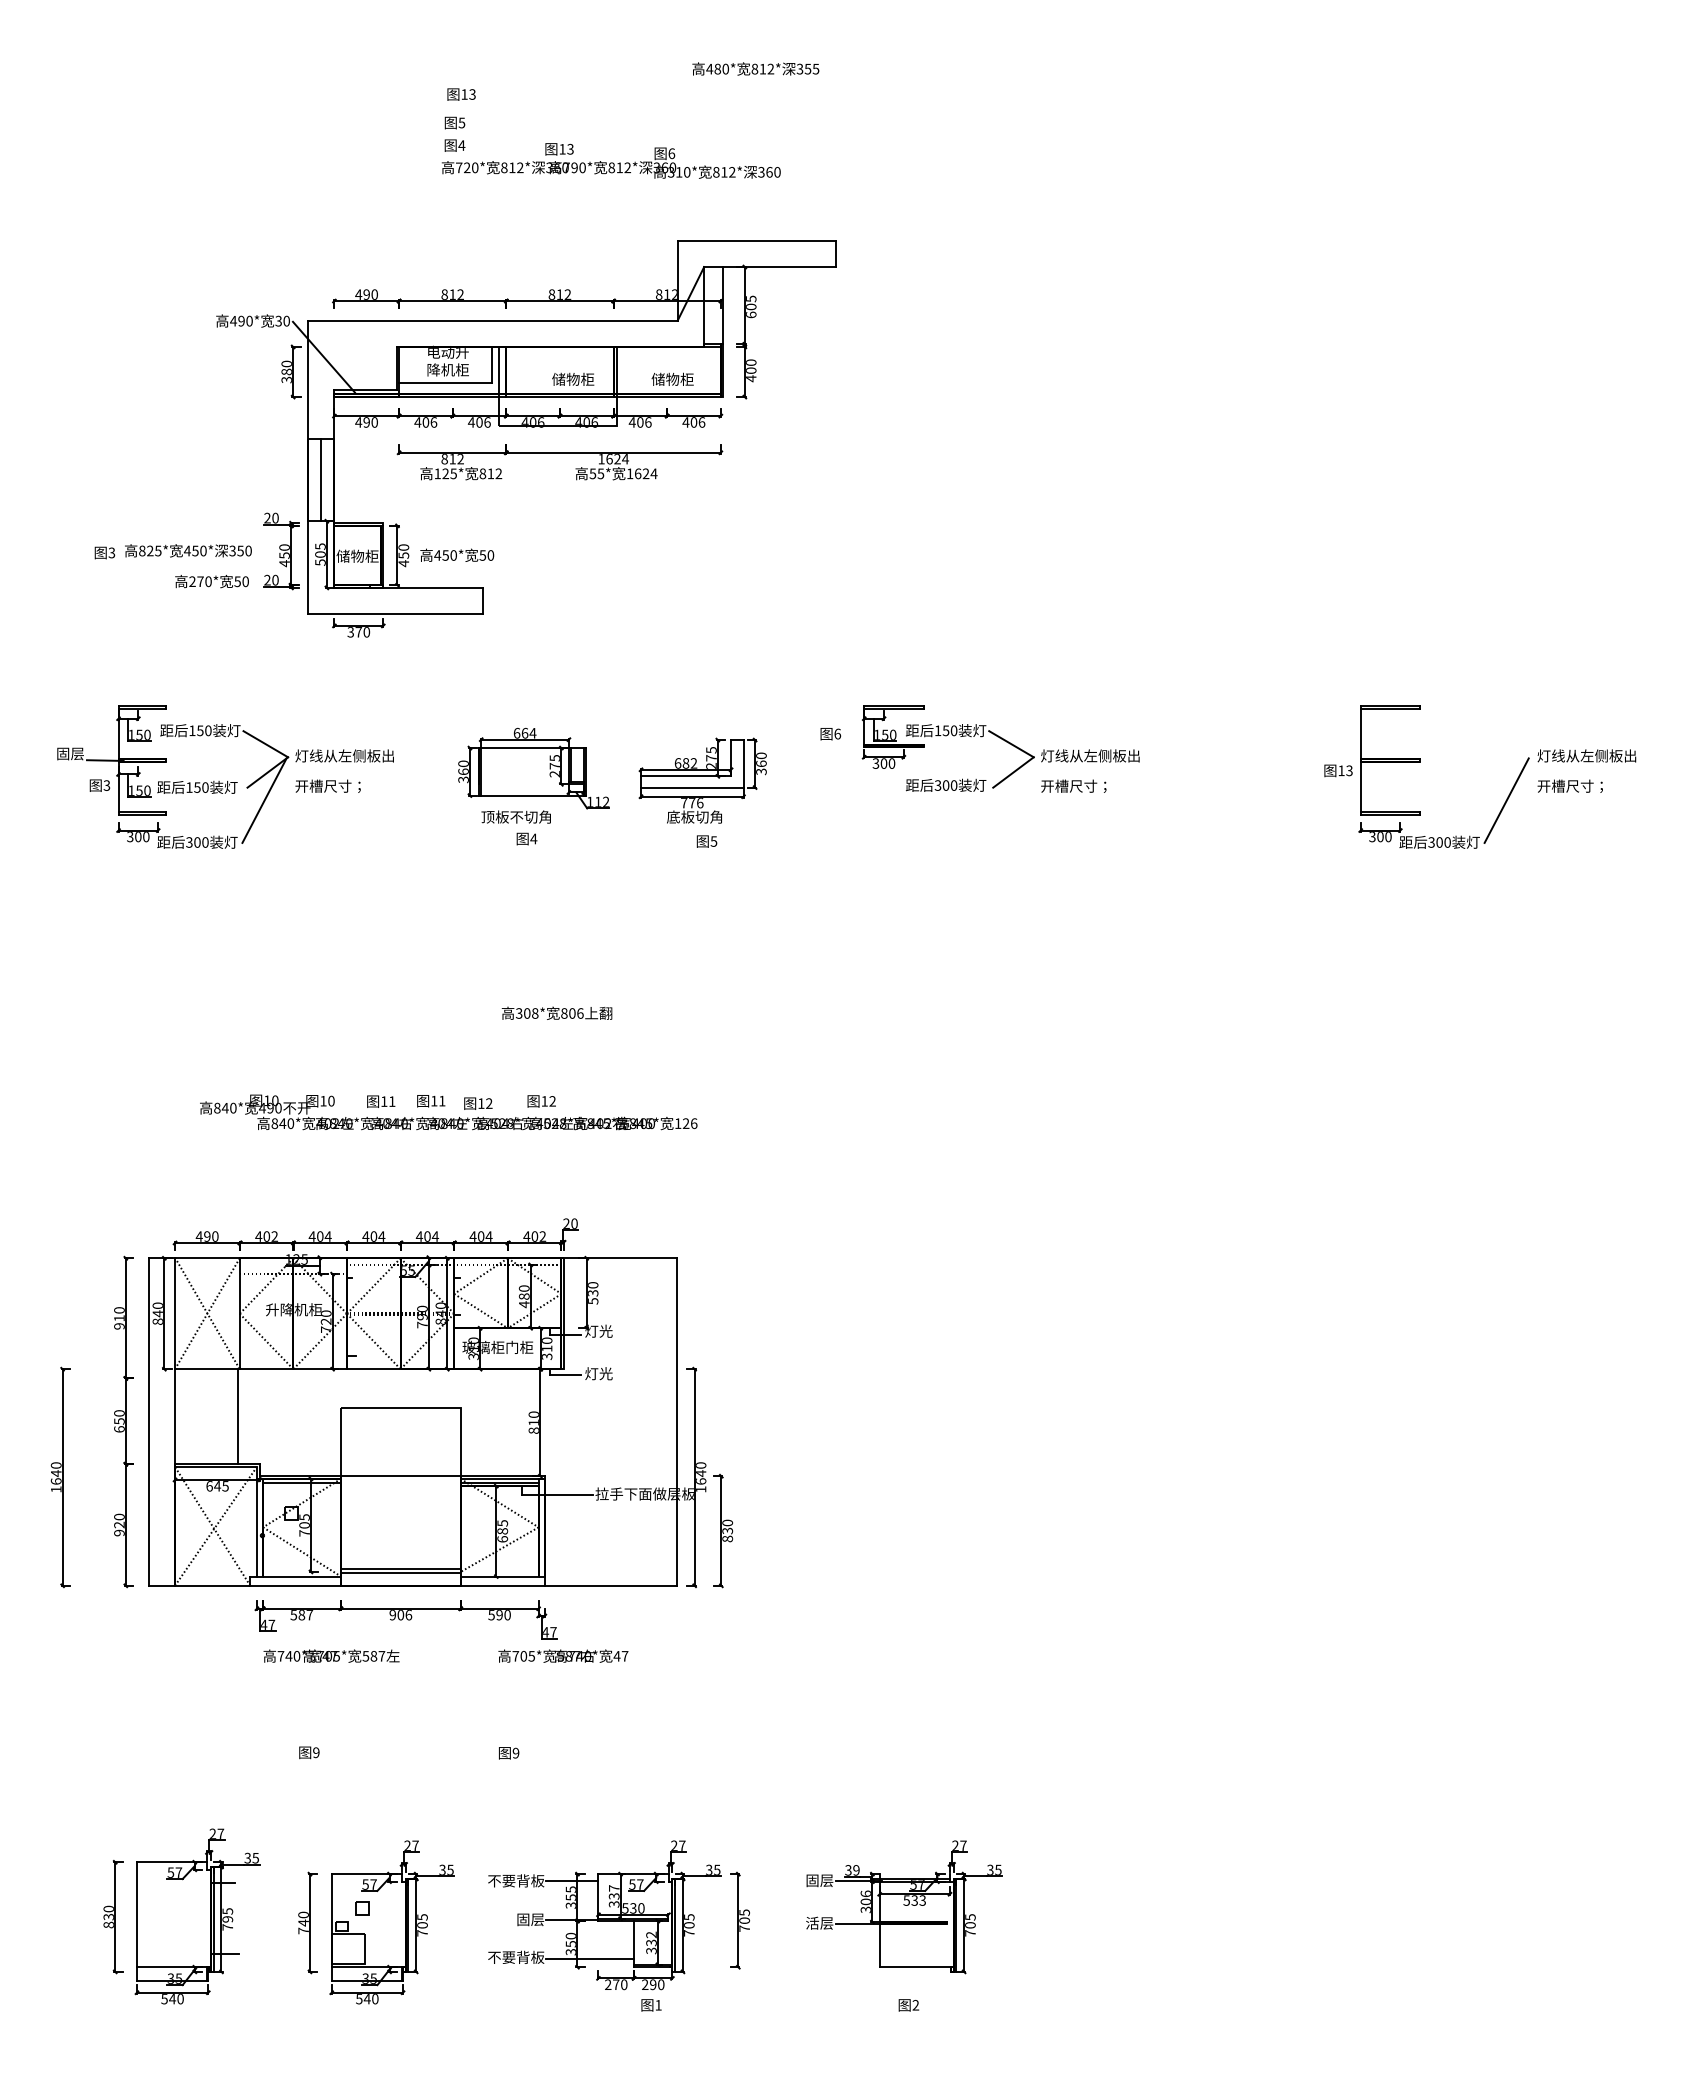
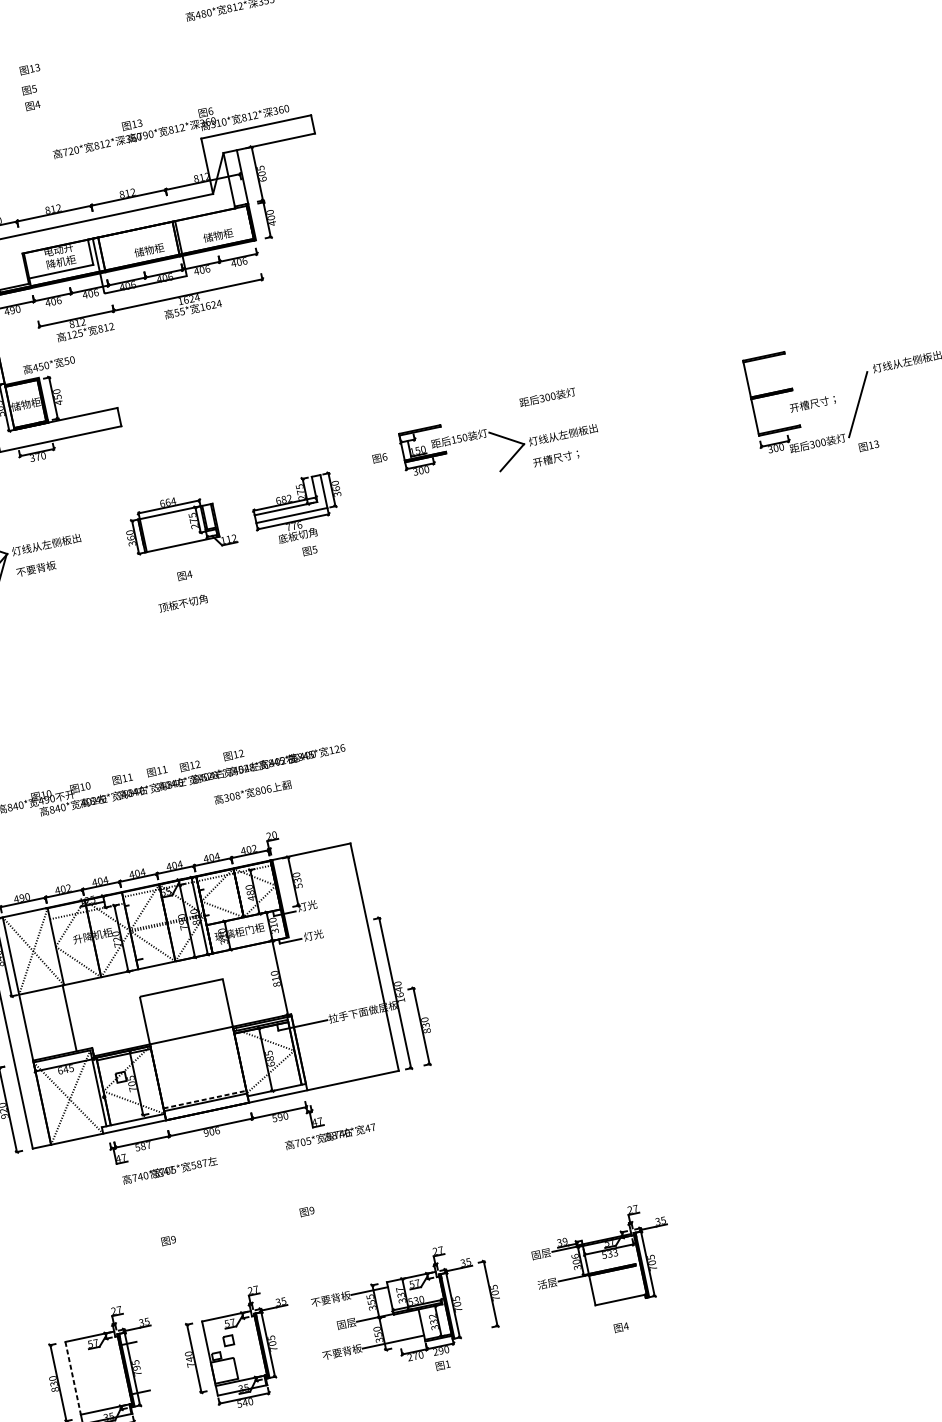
text: (610, 160) -> (169, 125), moved
text: (457, 554) -> (49, 364), moved
text: (1338, 770) -> (868, 445), moved
text: (946, 784) -> (547, 396), moved
text: (327, 785) -> (38, 567), 开槽尺寸； -> 不要背板
text: (1569, 785) -> (812, 403), moved
text: (515, 816) -> (182, 603), moved
text: (556, 1012) -> (252, 791), moved
line: (400, 1568) -> (204, 1099), solid -> dashed
line: (136, 1915) -> (72, 1378), solid -> dashed
text: (915, 2004) -> (625, 1325), 2 -> 4

